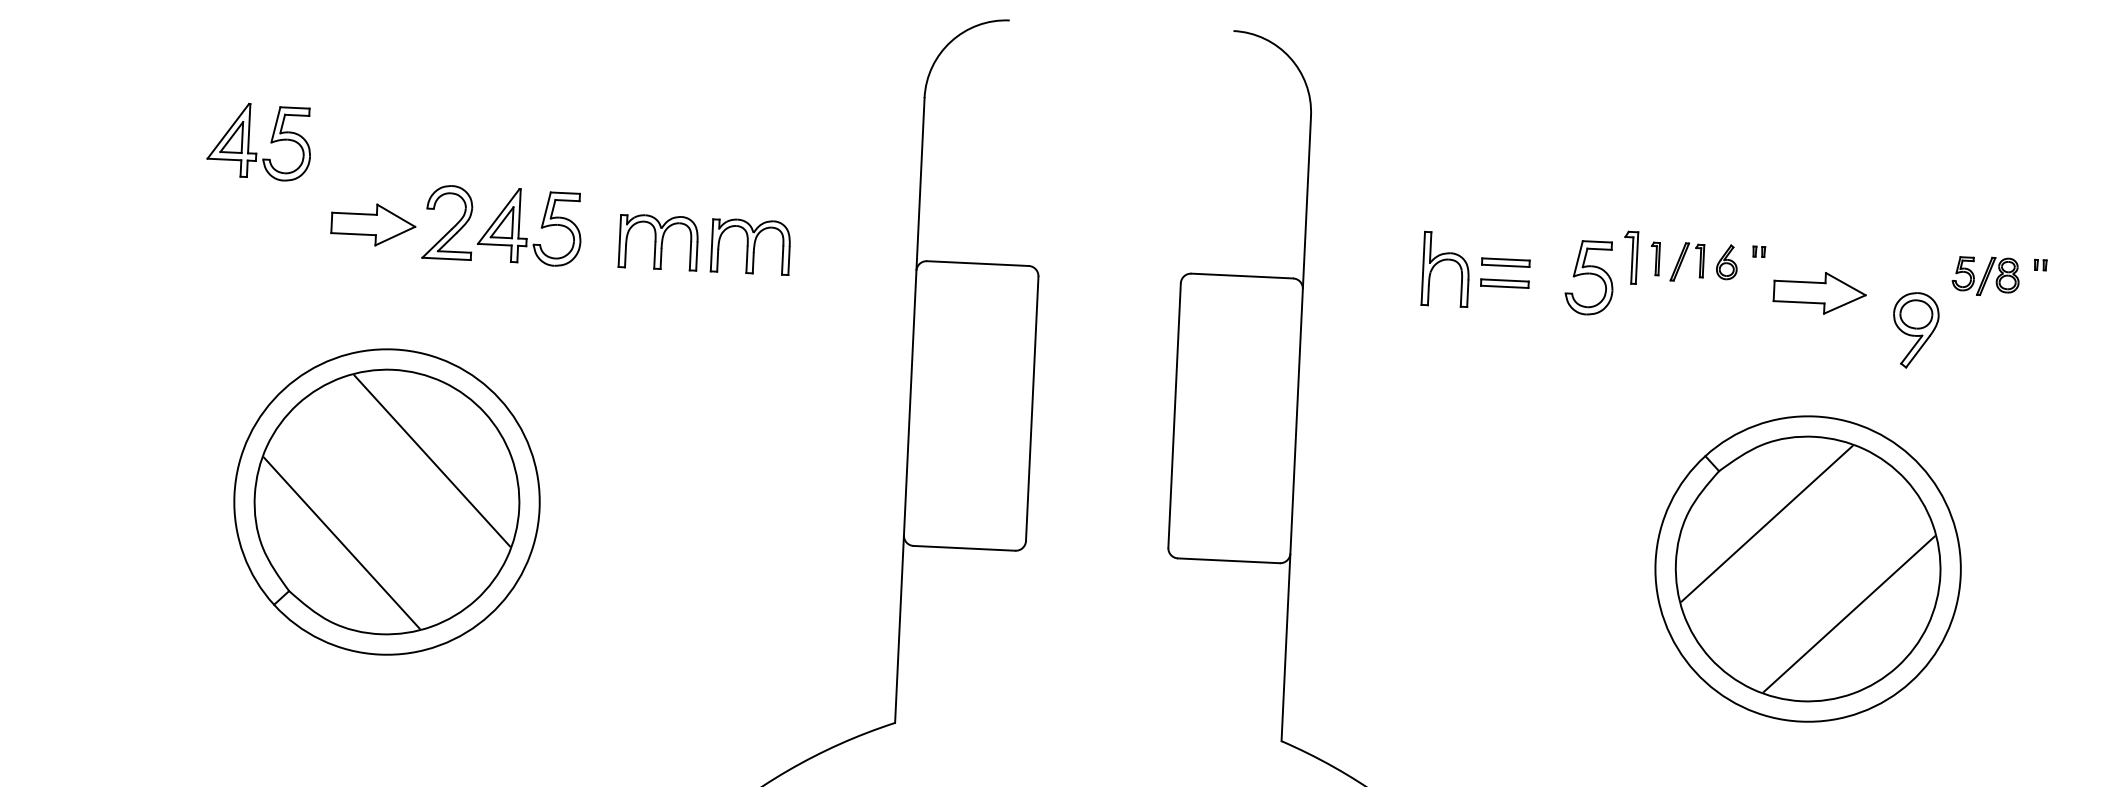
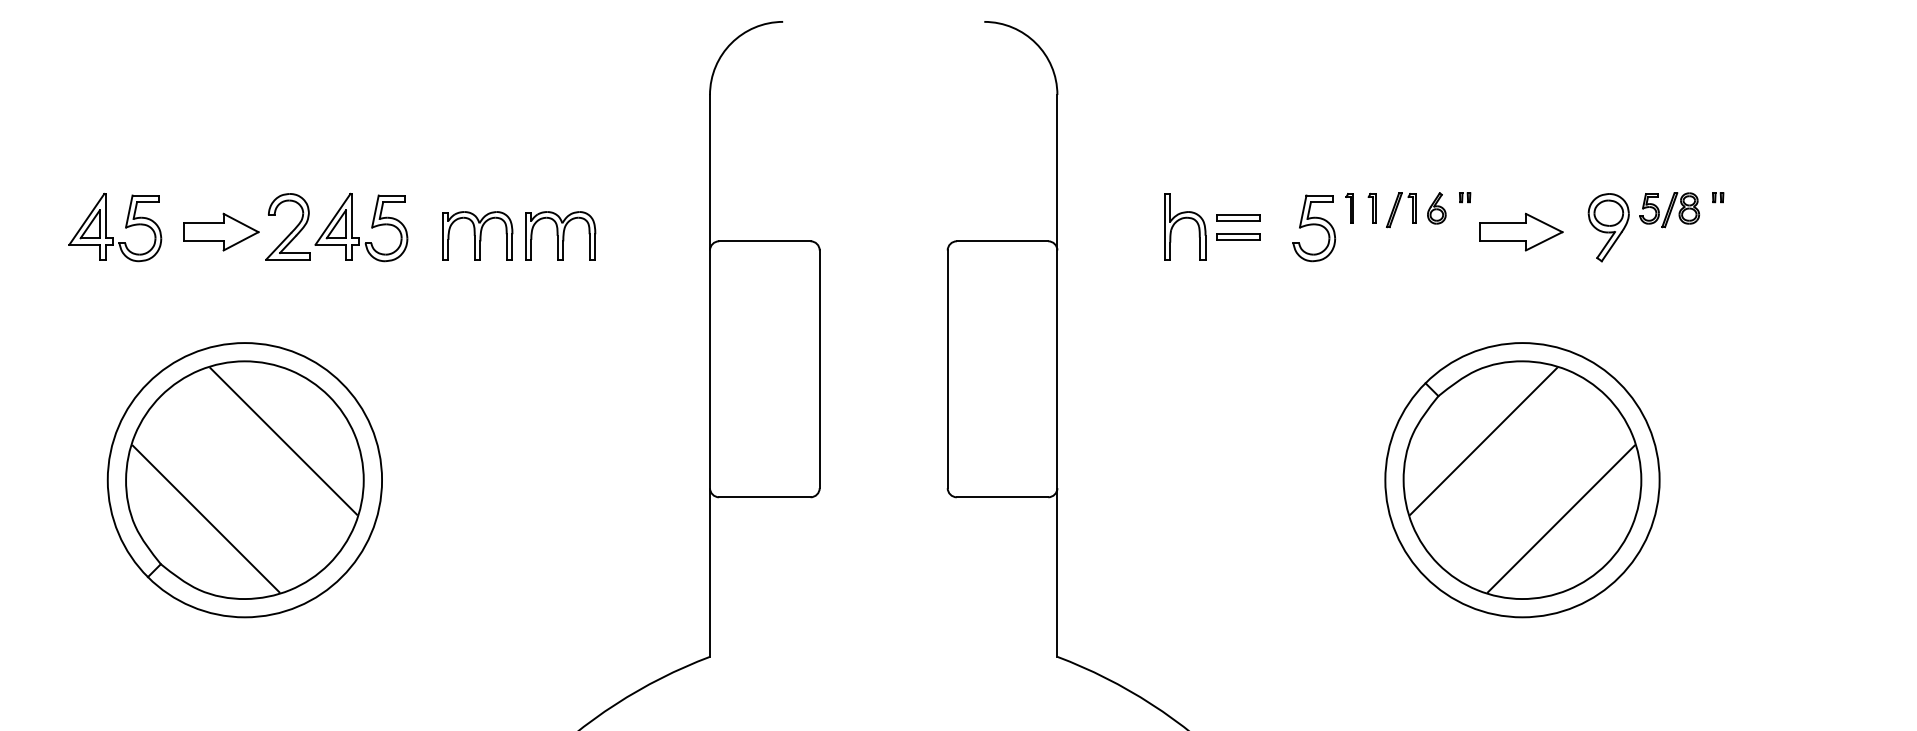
part: (249, 141) -> (106, 227), moved
part: (1629, 257) -> (1349, 208), size x0.62
part: (1915, 330) -> (1608, 227), moved

